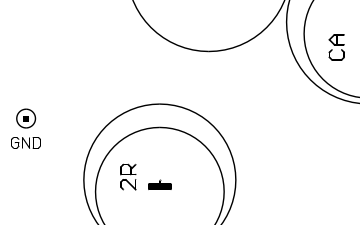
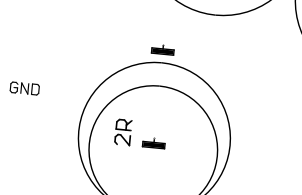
part: (159, 90) -> (162, 49), added
part: (26, 118) -> (27, 64), removed

